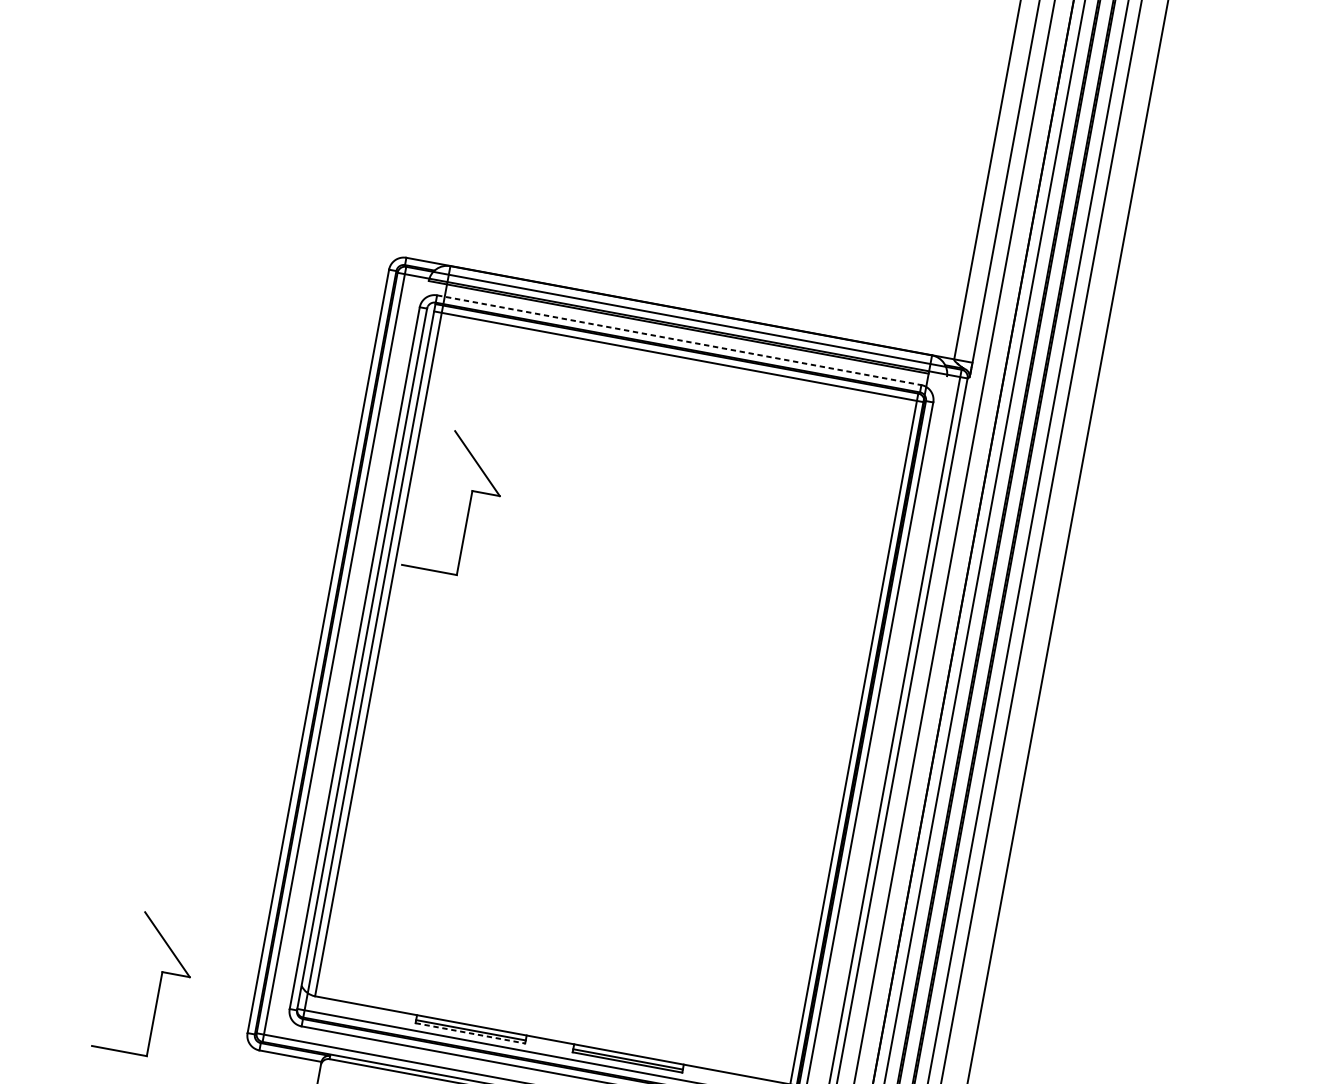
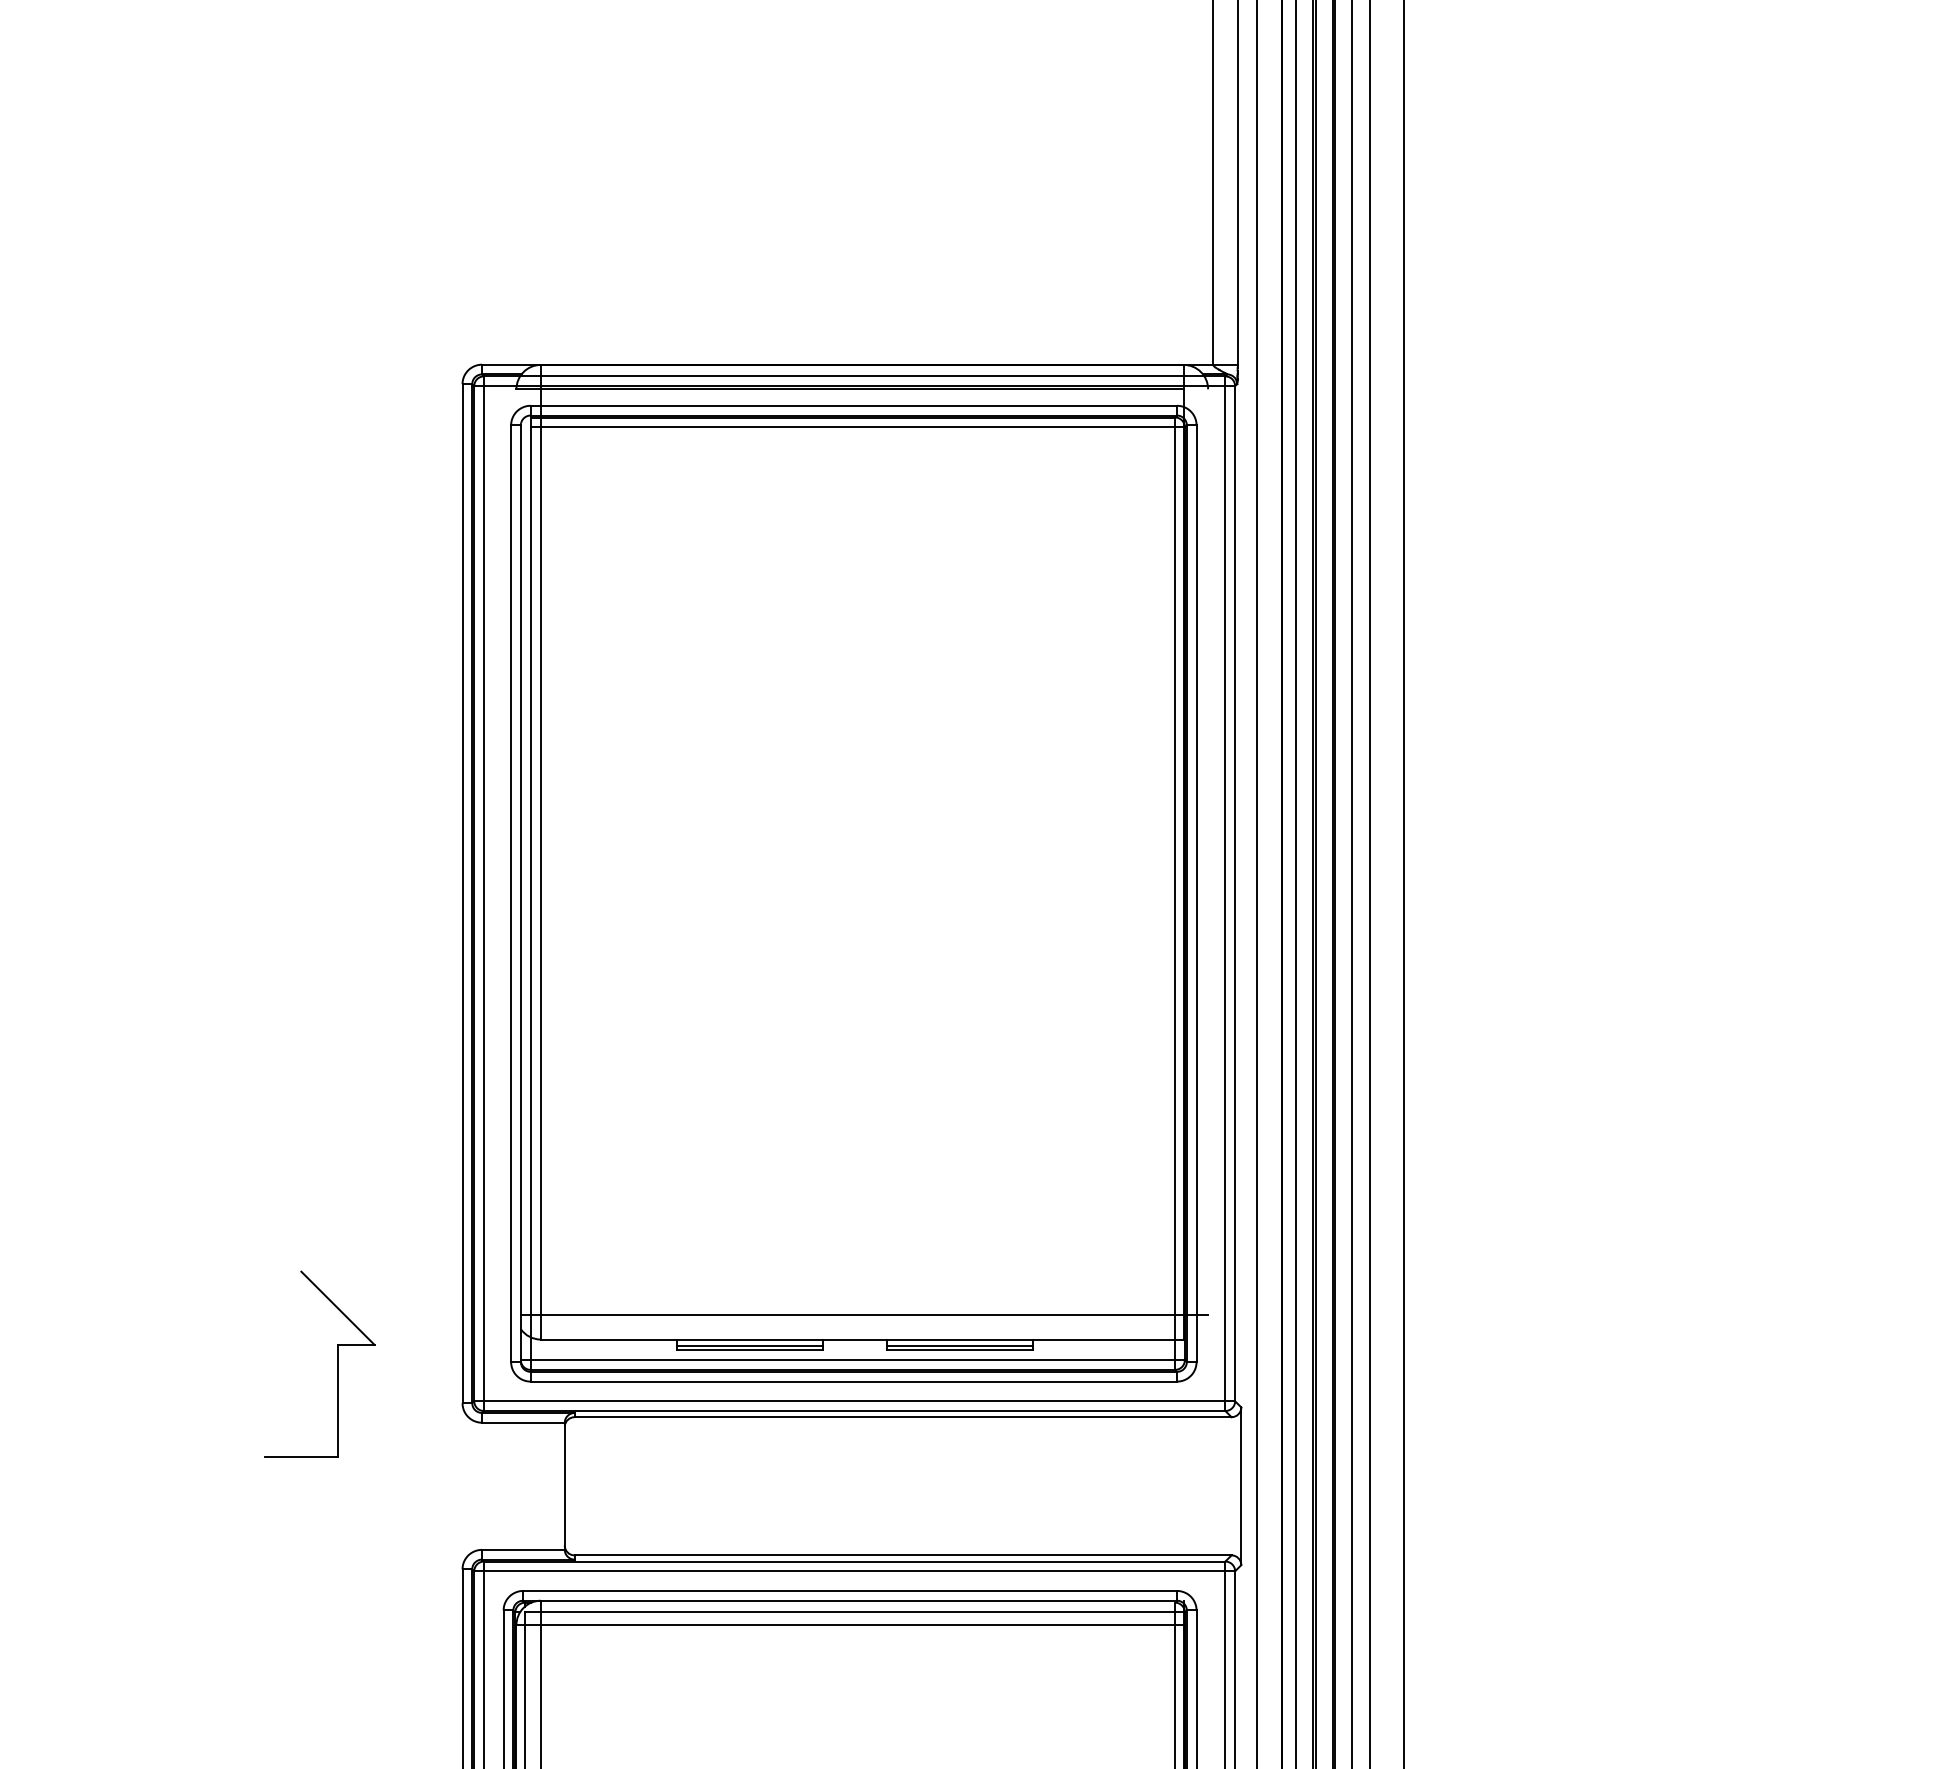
line: (679, 340) -> (854, 405), dashed -> solid
part: (469, 504) -> (622, 668), removed
line: (560, 1023) -> (864, 1315), added
line: (470, 1033) -> (750, 1350), dashed -> solid

